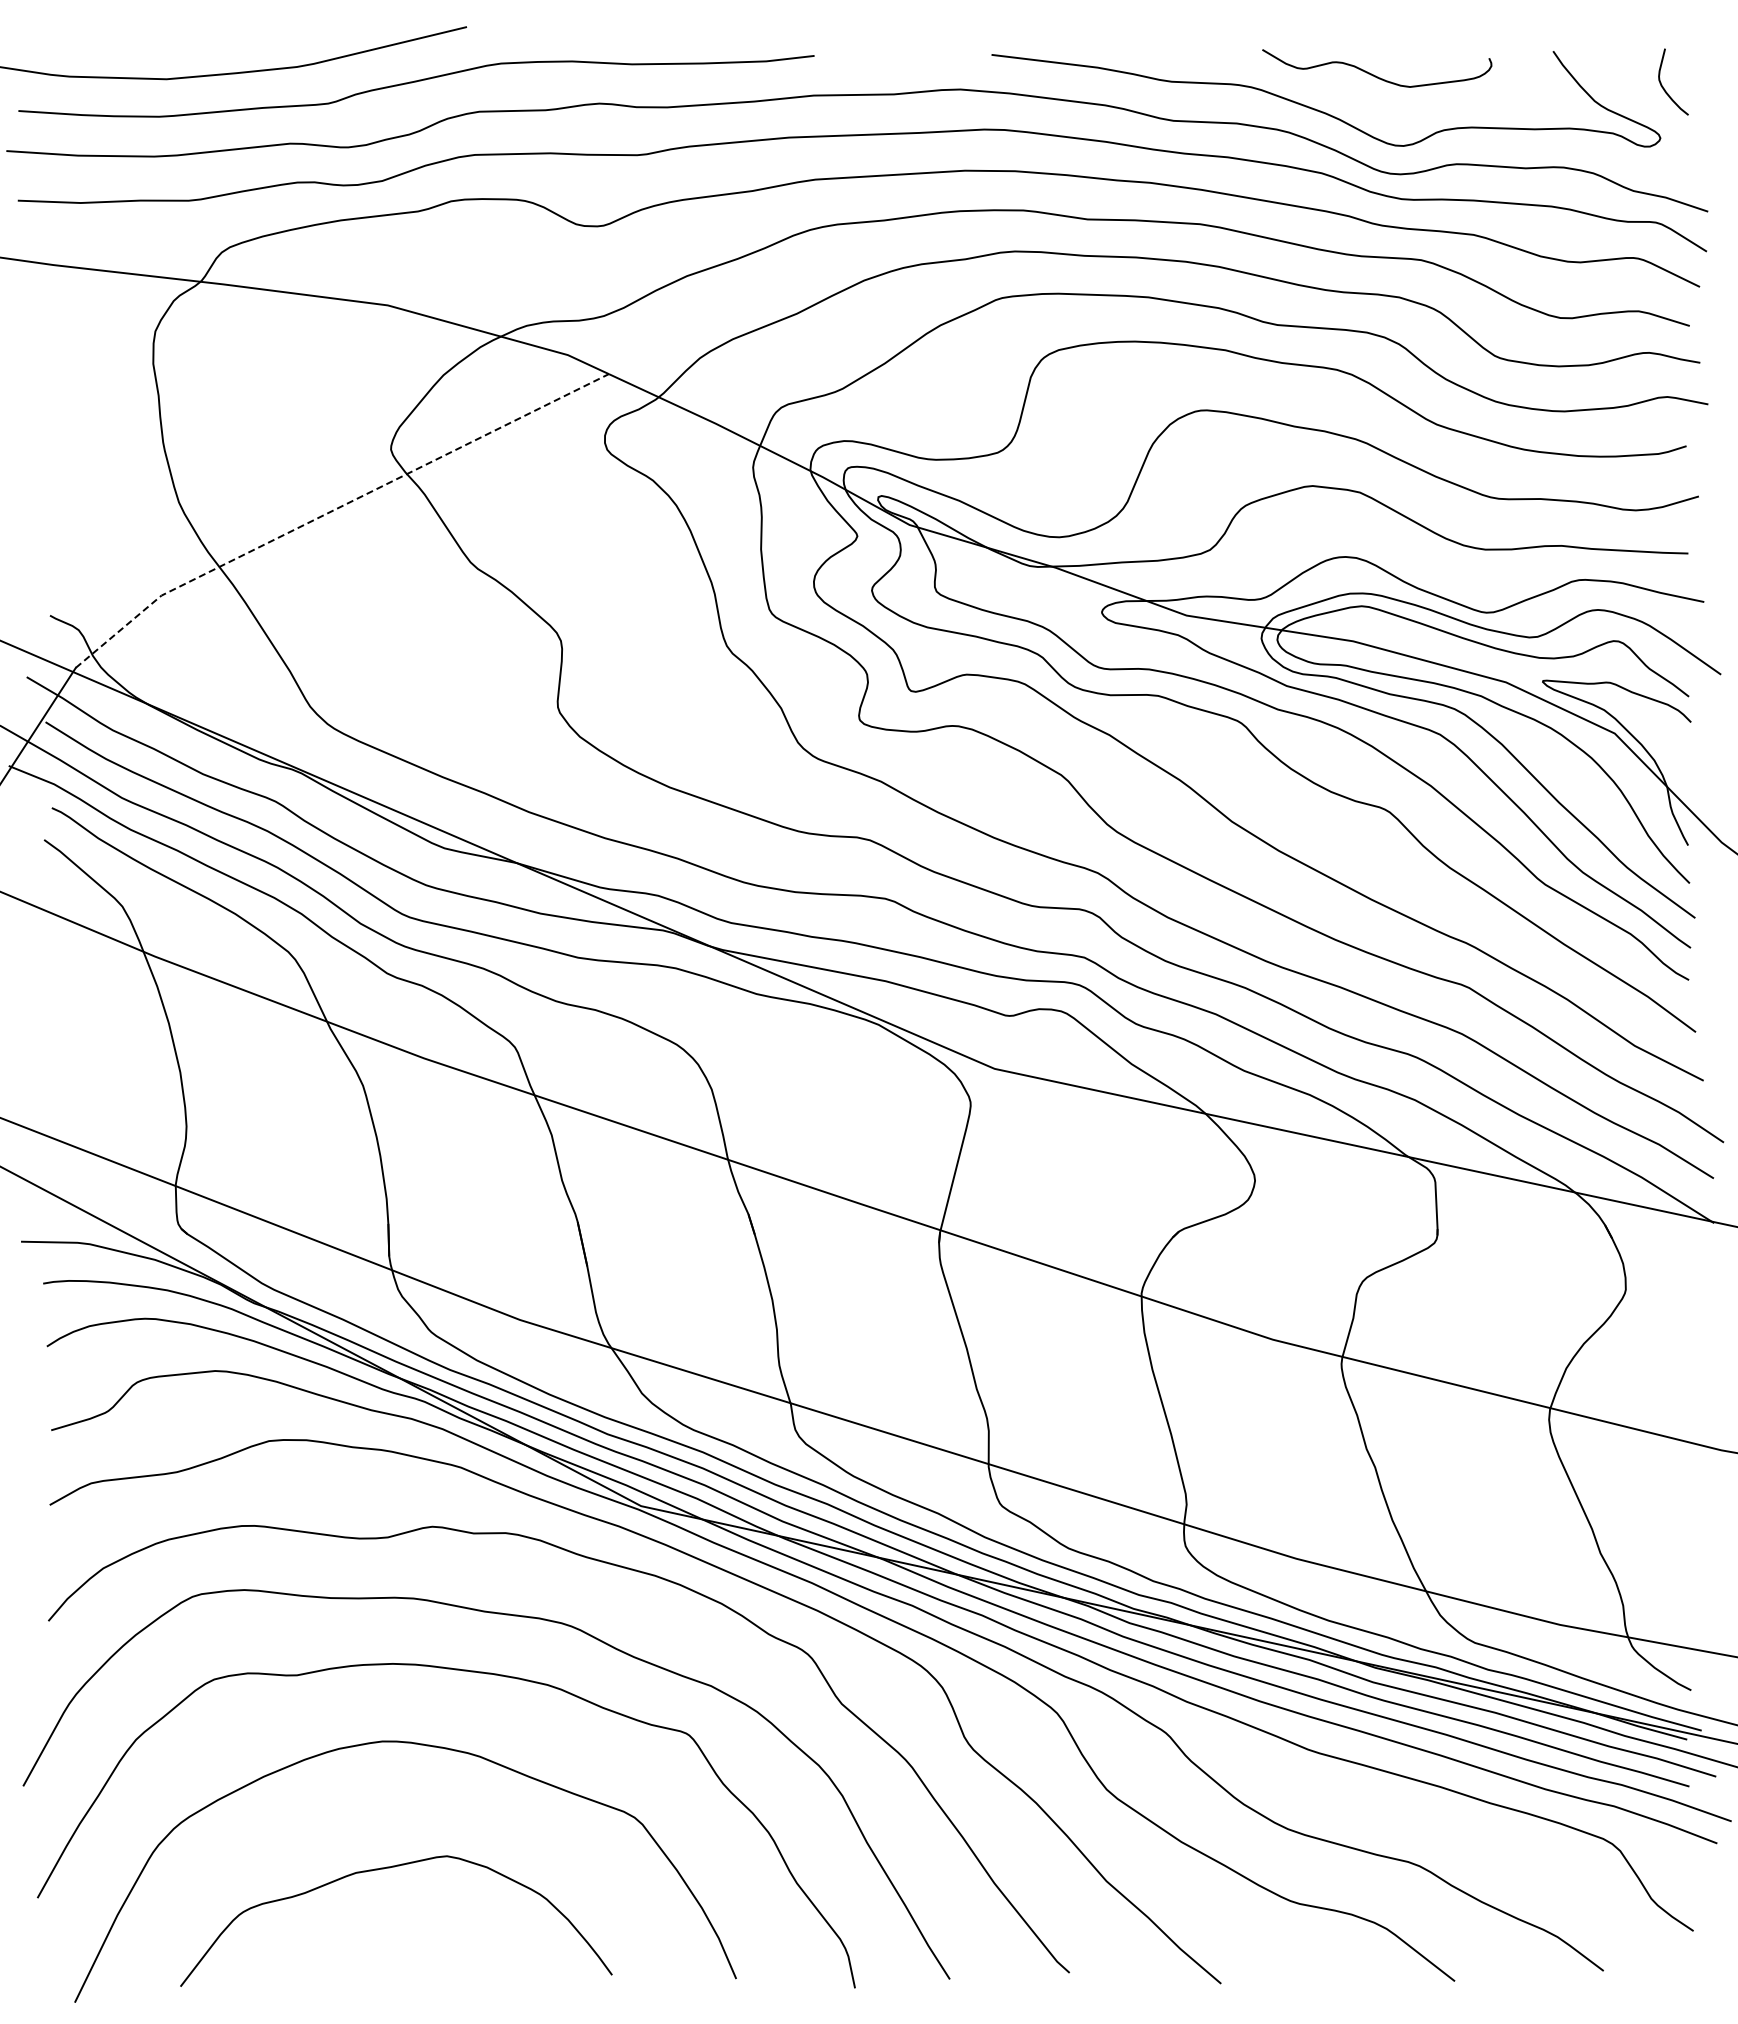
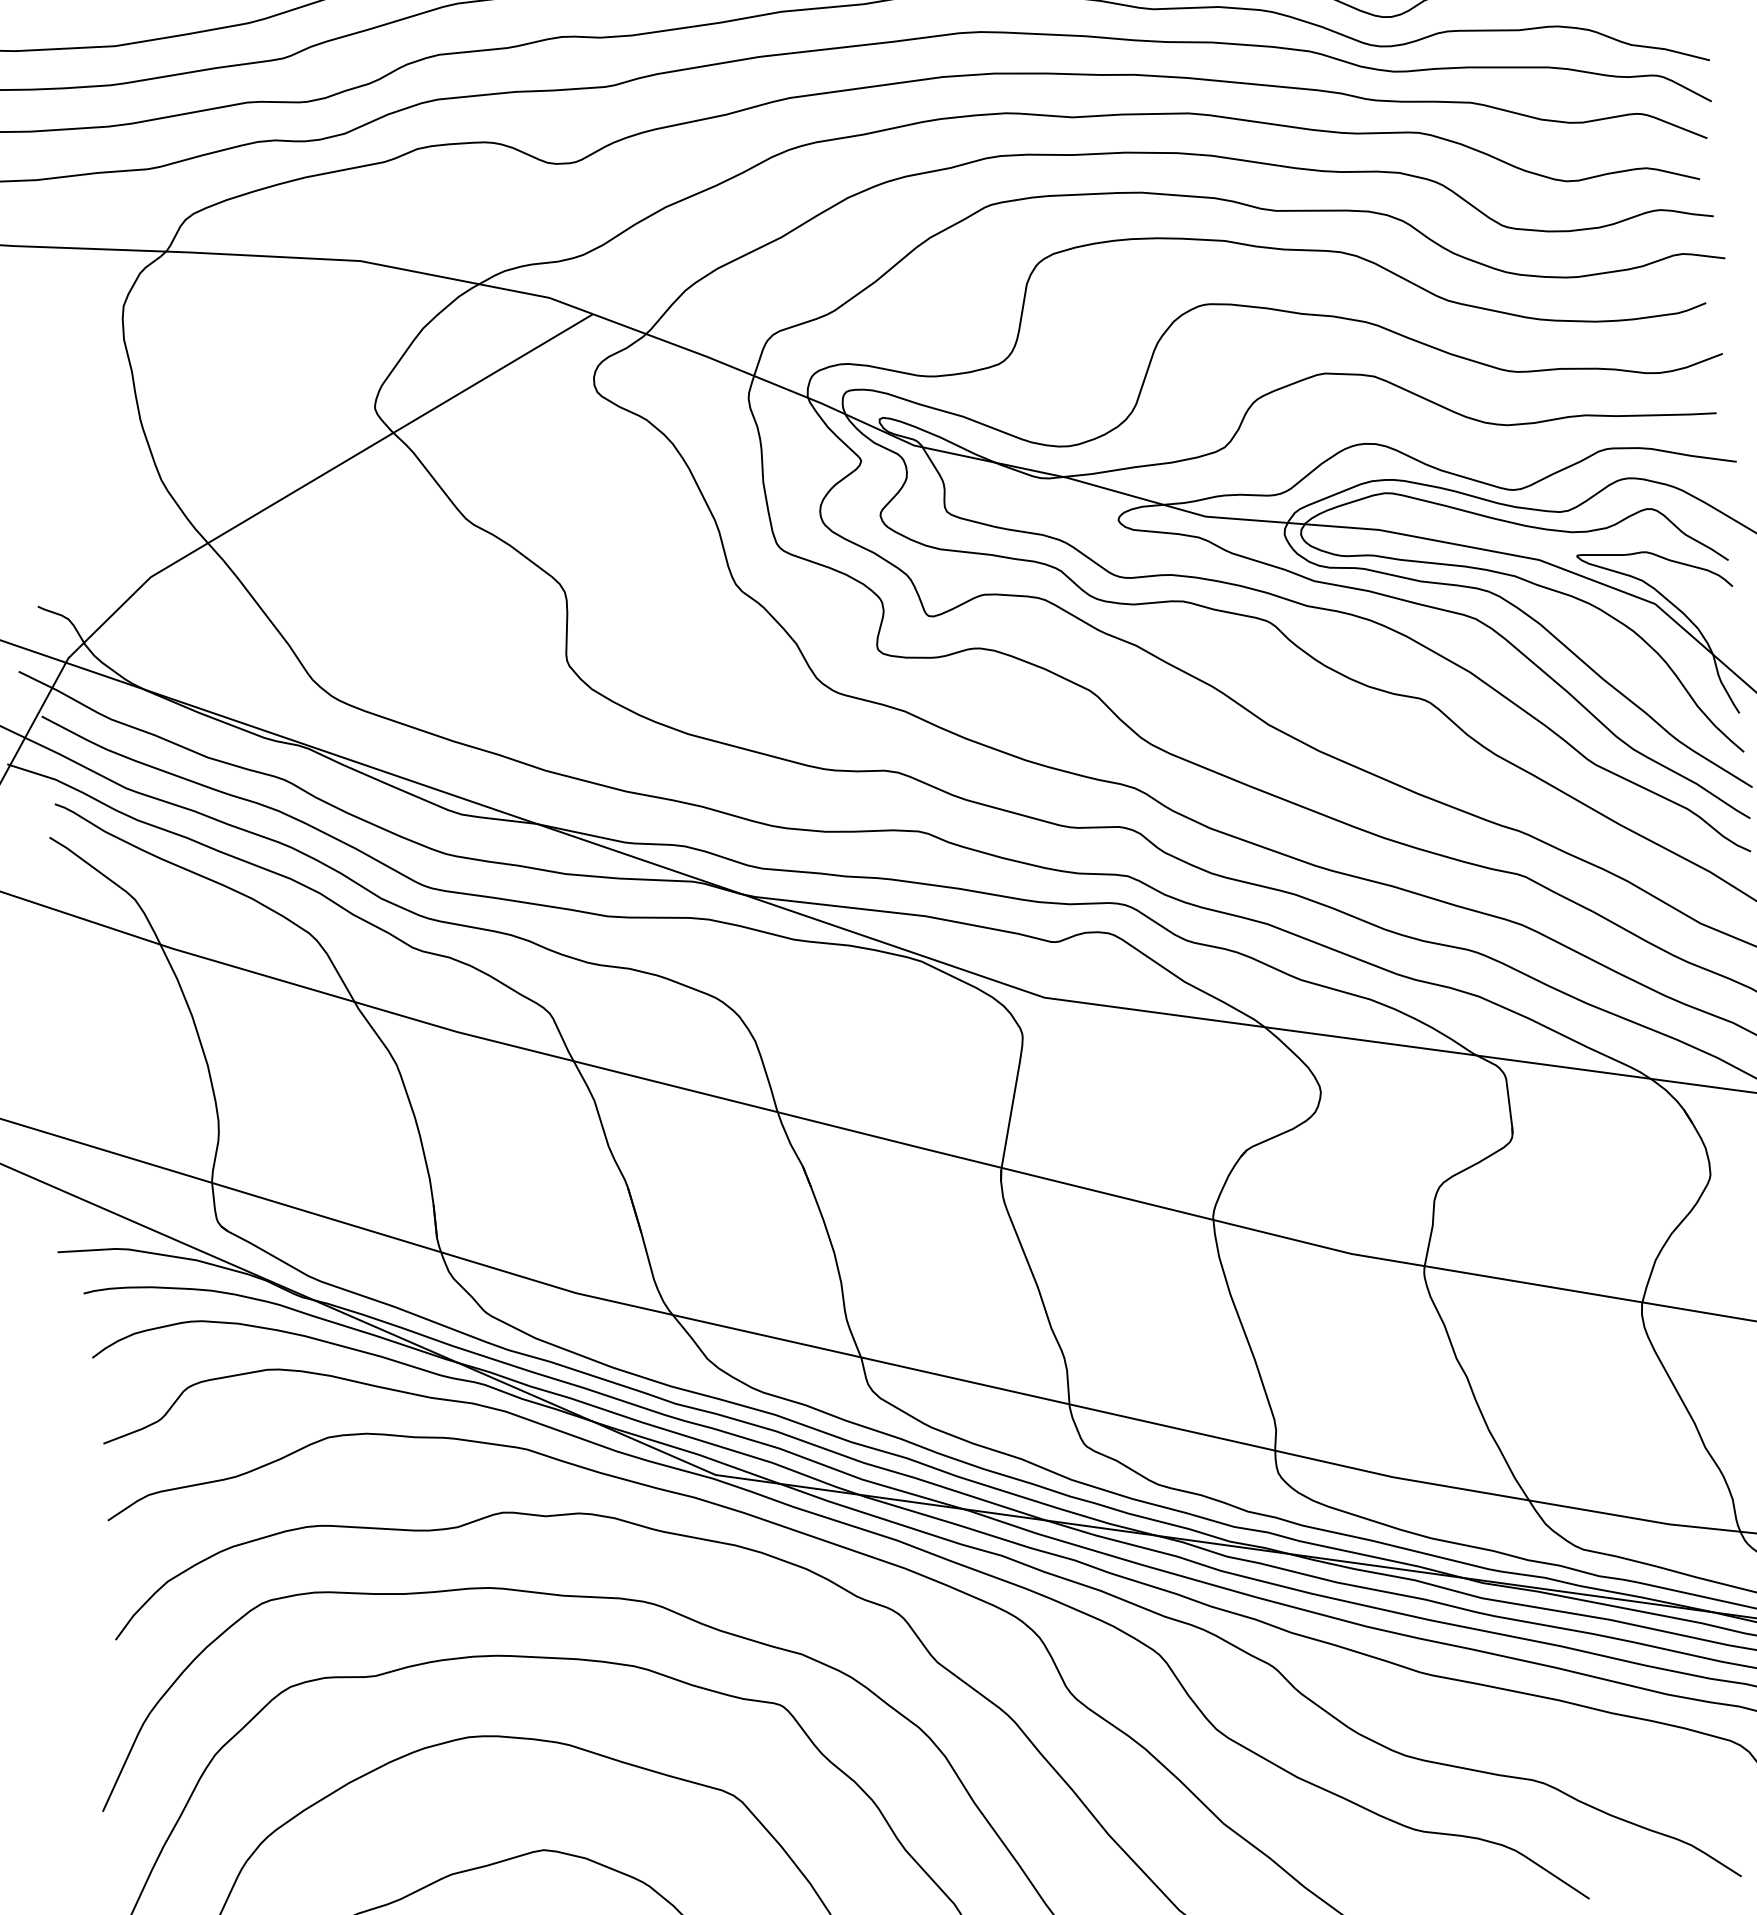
line: (334, 510) -> (321, 476), dashed -> solid

